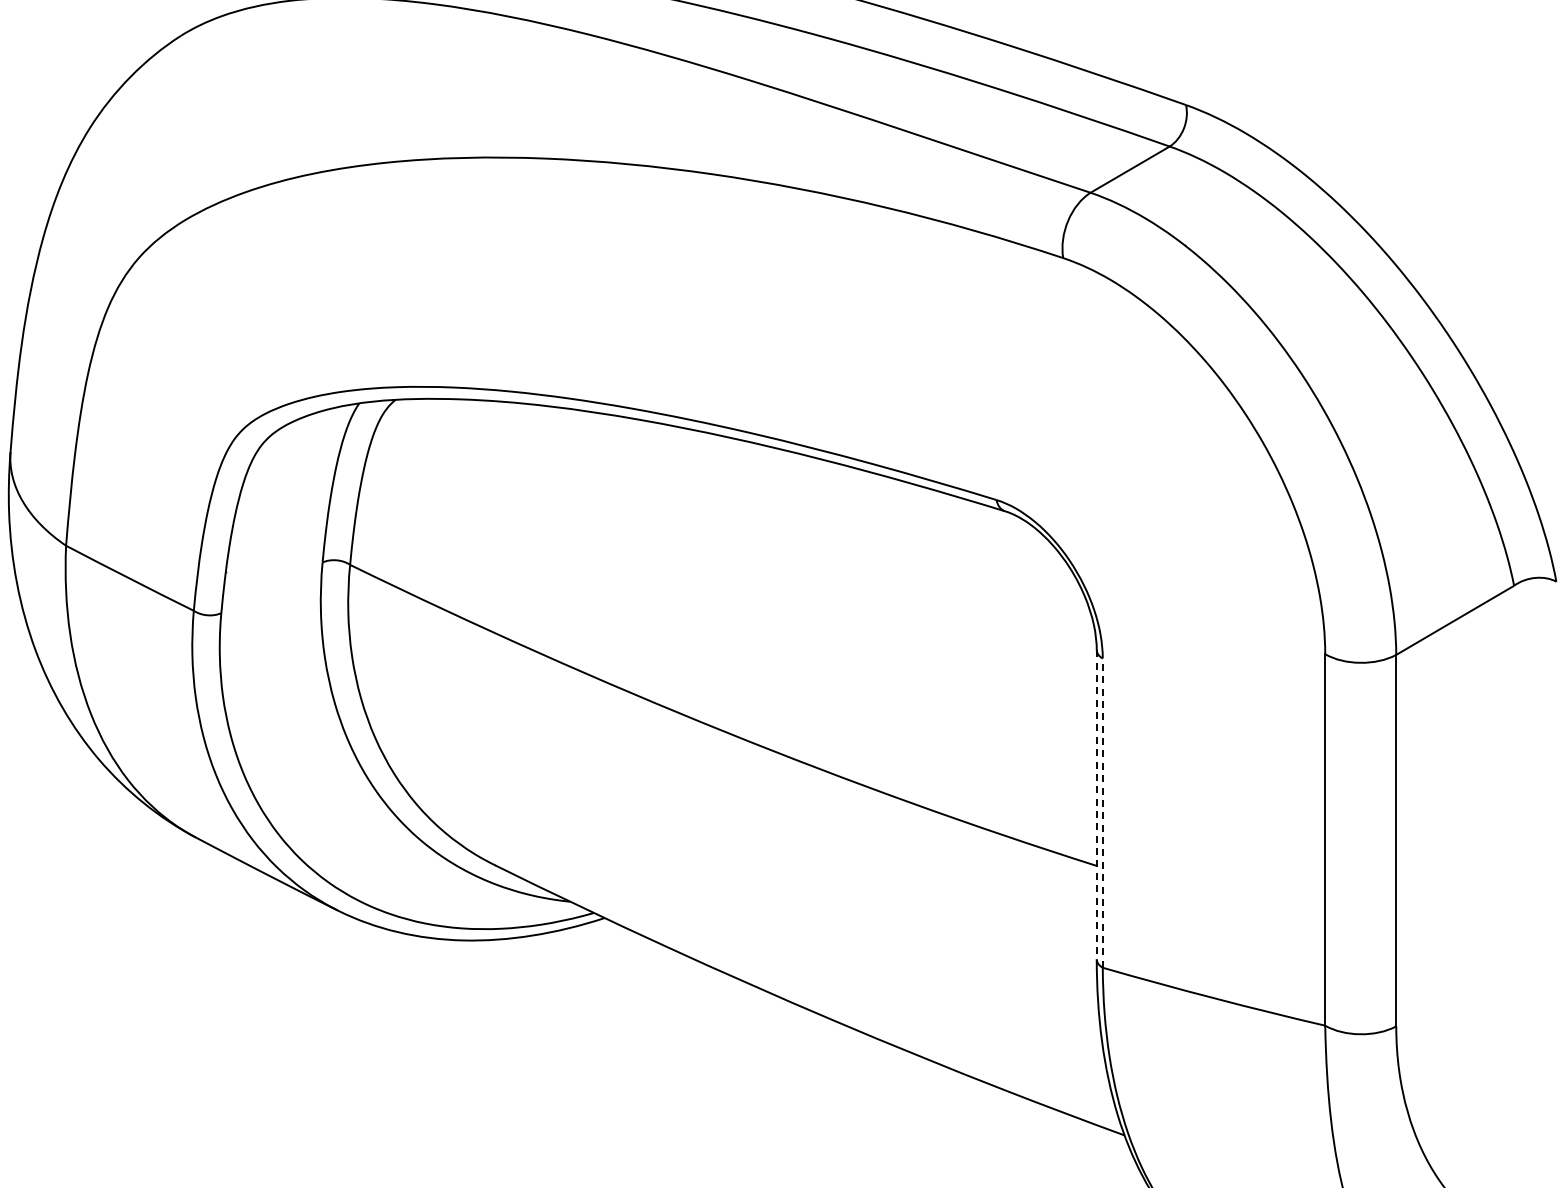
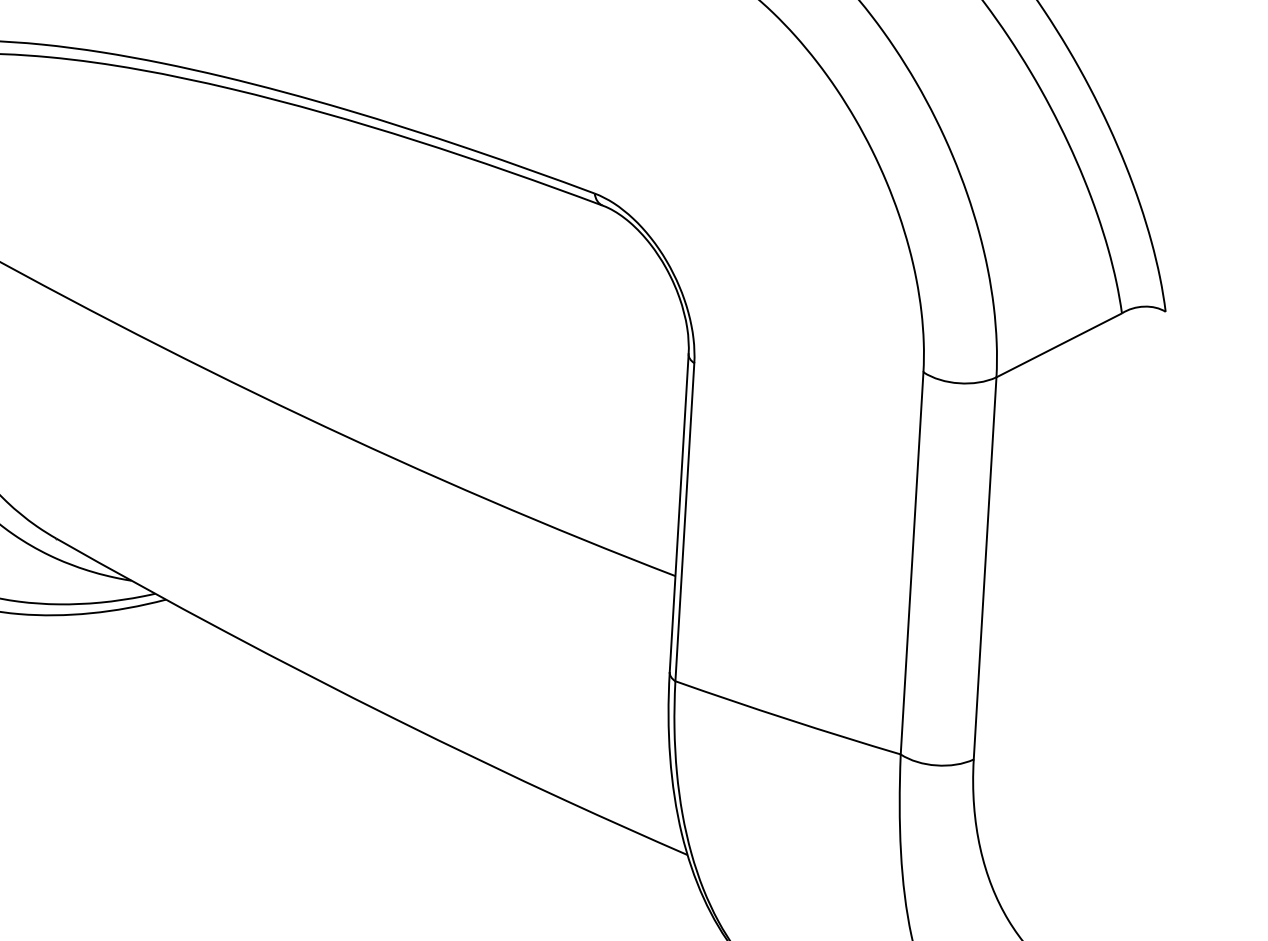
line: (1096, 804) -> (678, 512), dashed -> solid
line: (1102, 813) -> (684, 522), dashed -> solid

